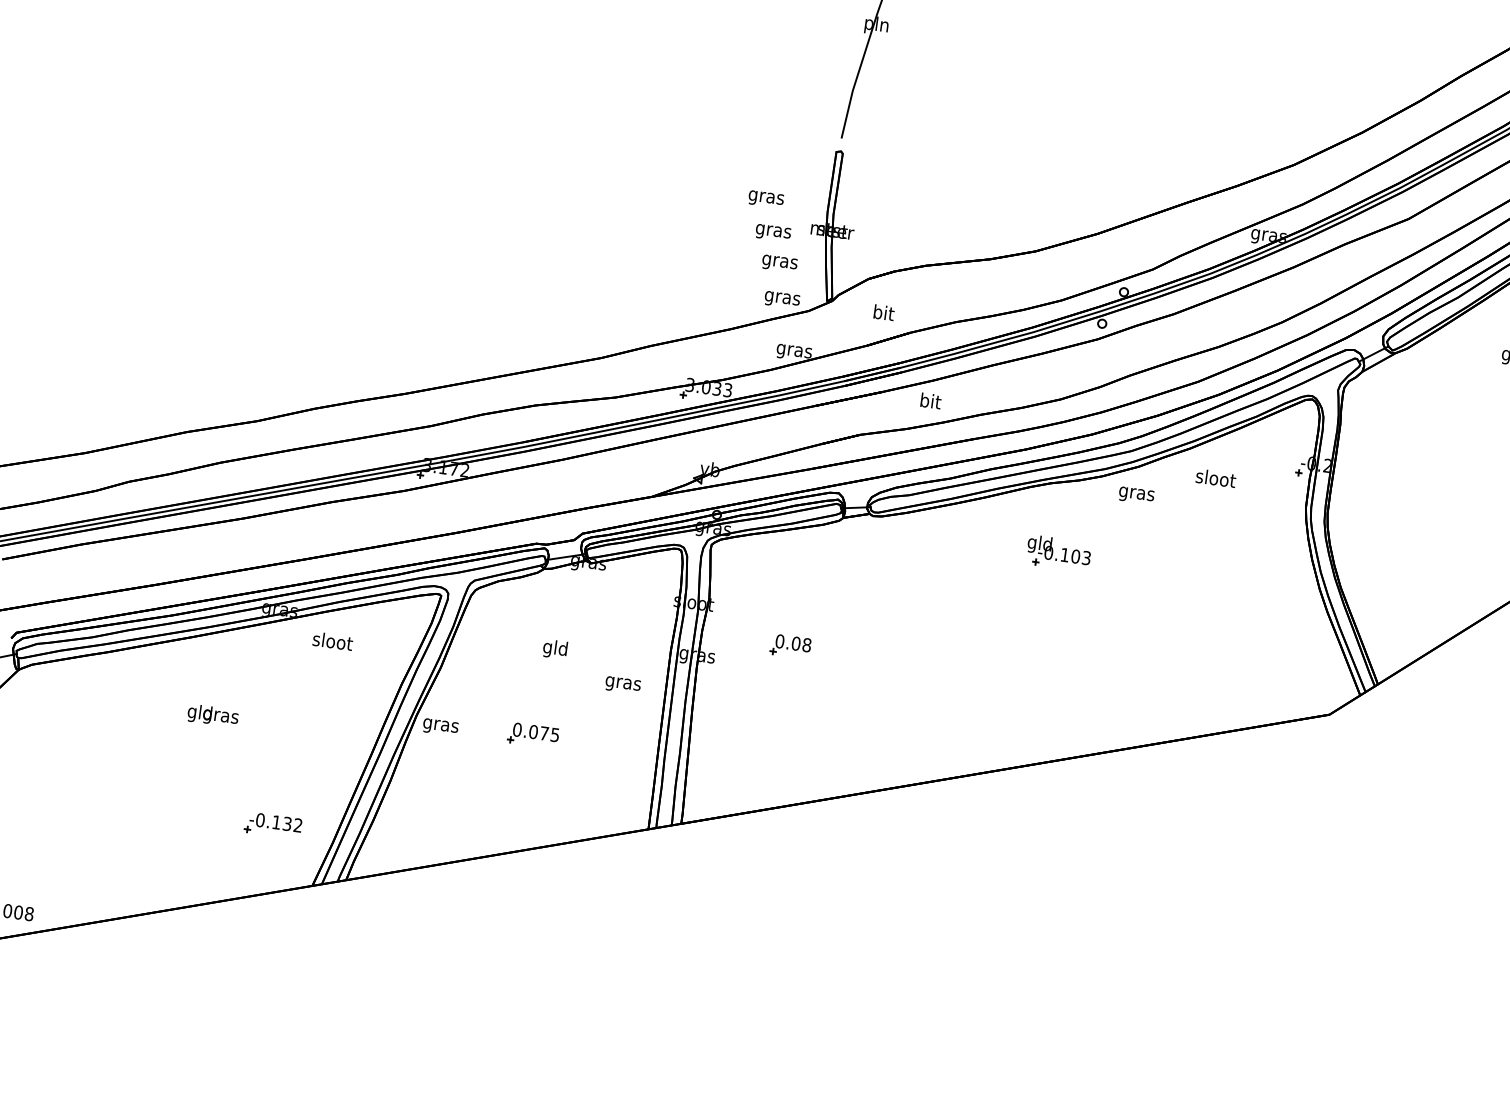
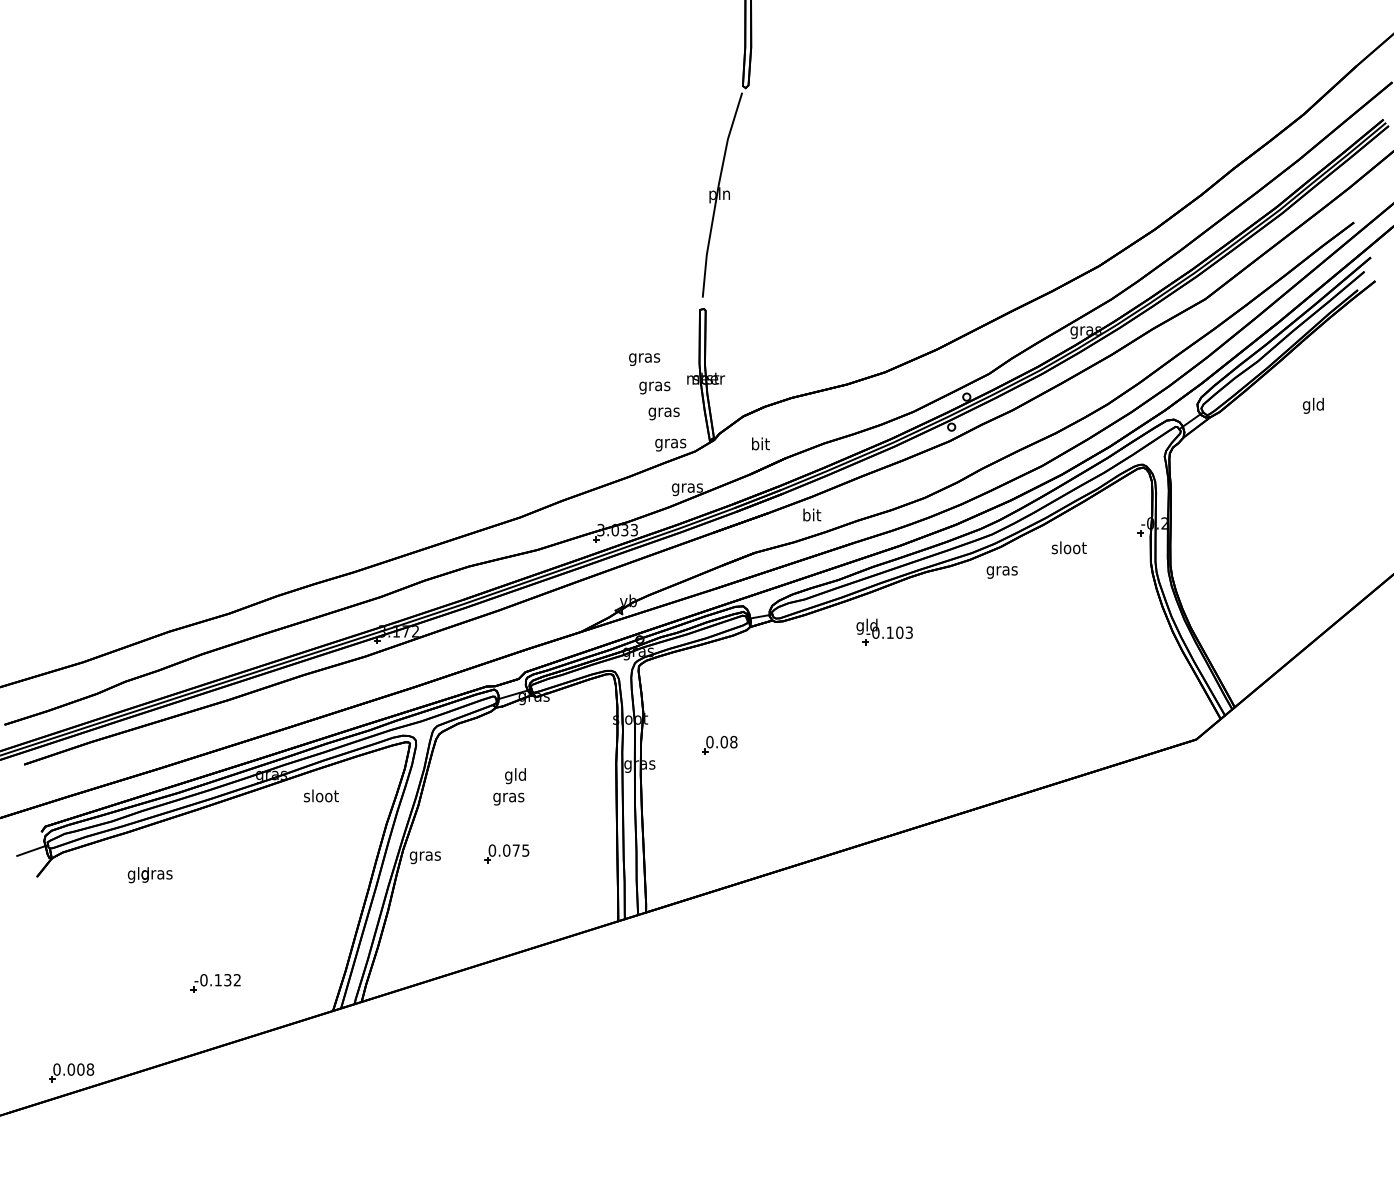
part: (1058, 552) -> (884, 631), moved
text: (622, 684) -> (508, 798), moved
text: (212, 716) -> (149, 875), moved
part: (272, 825) -> (215, 983), moved

